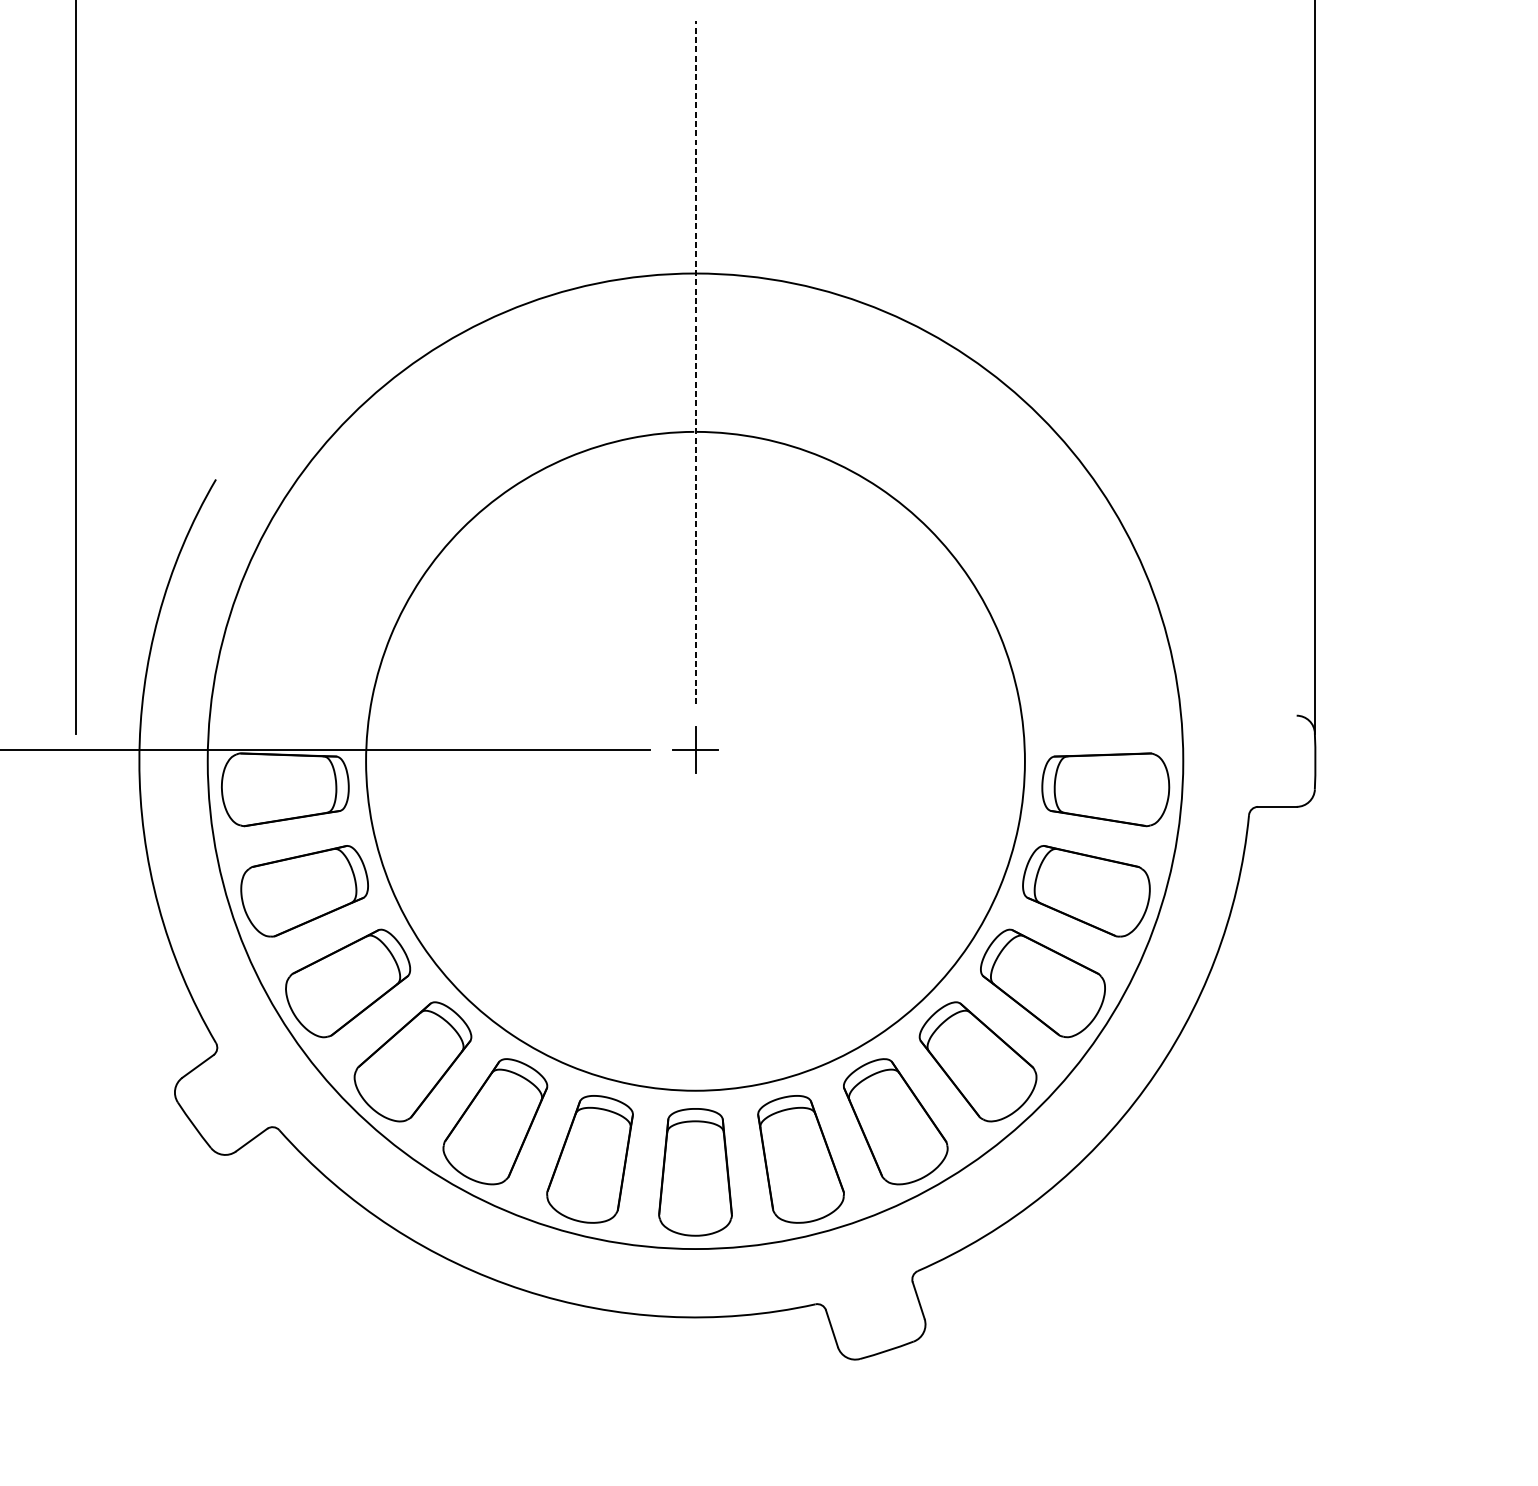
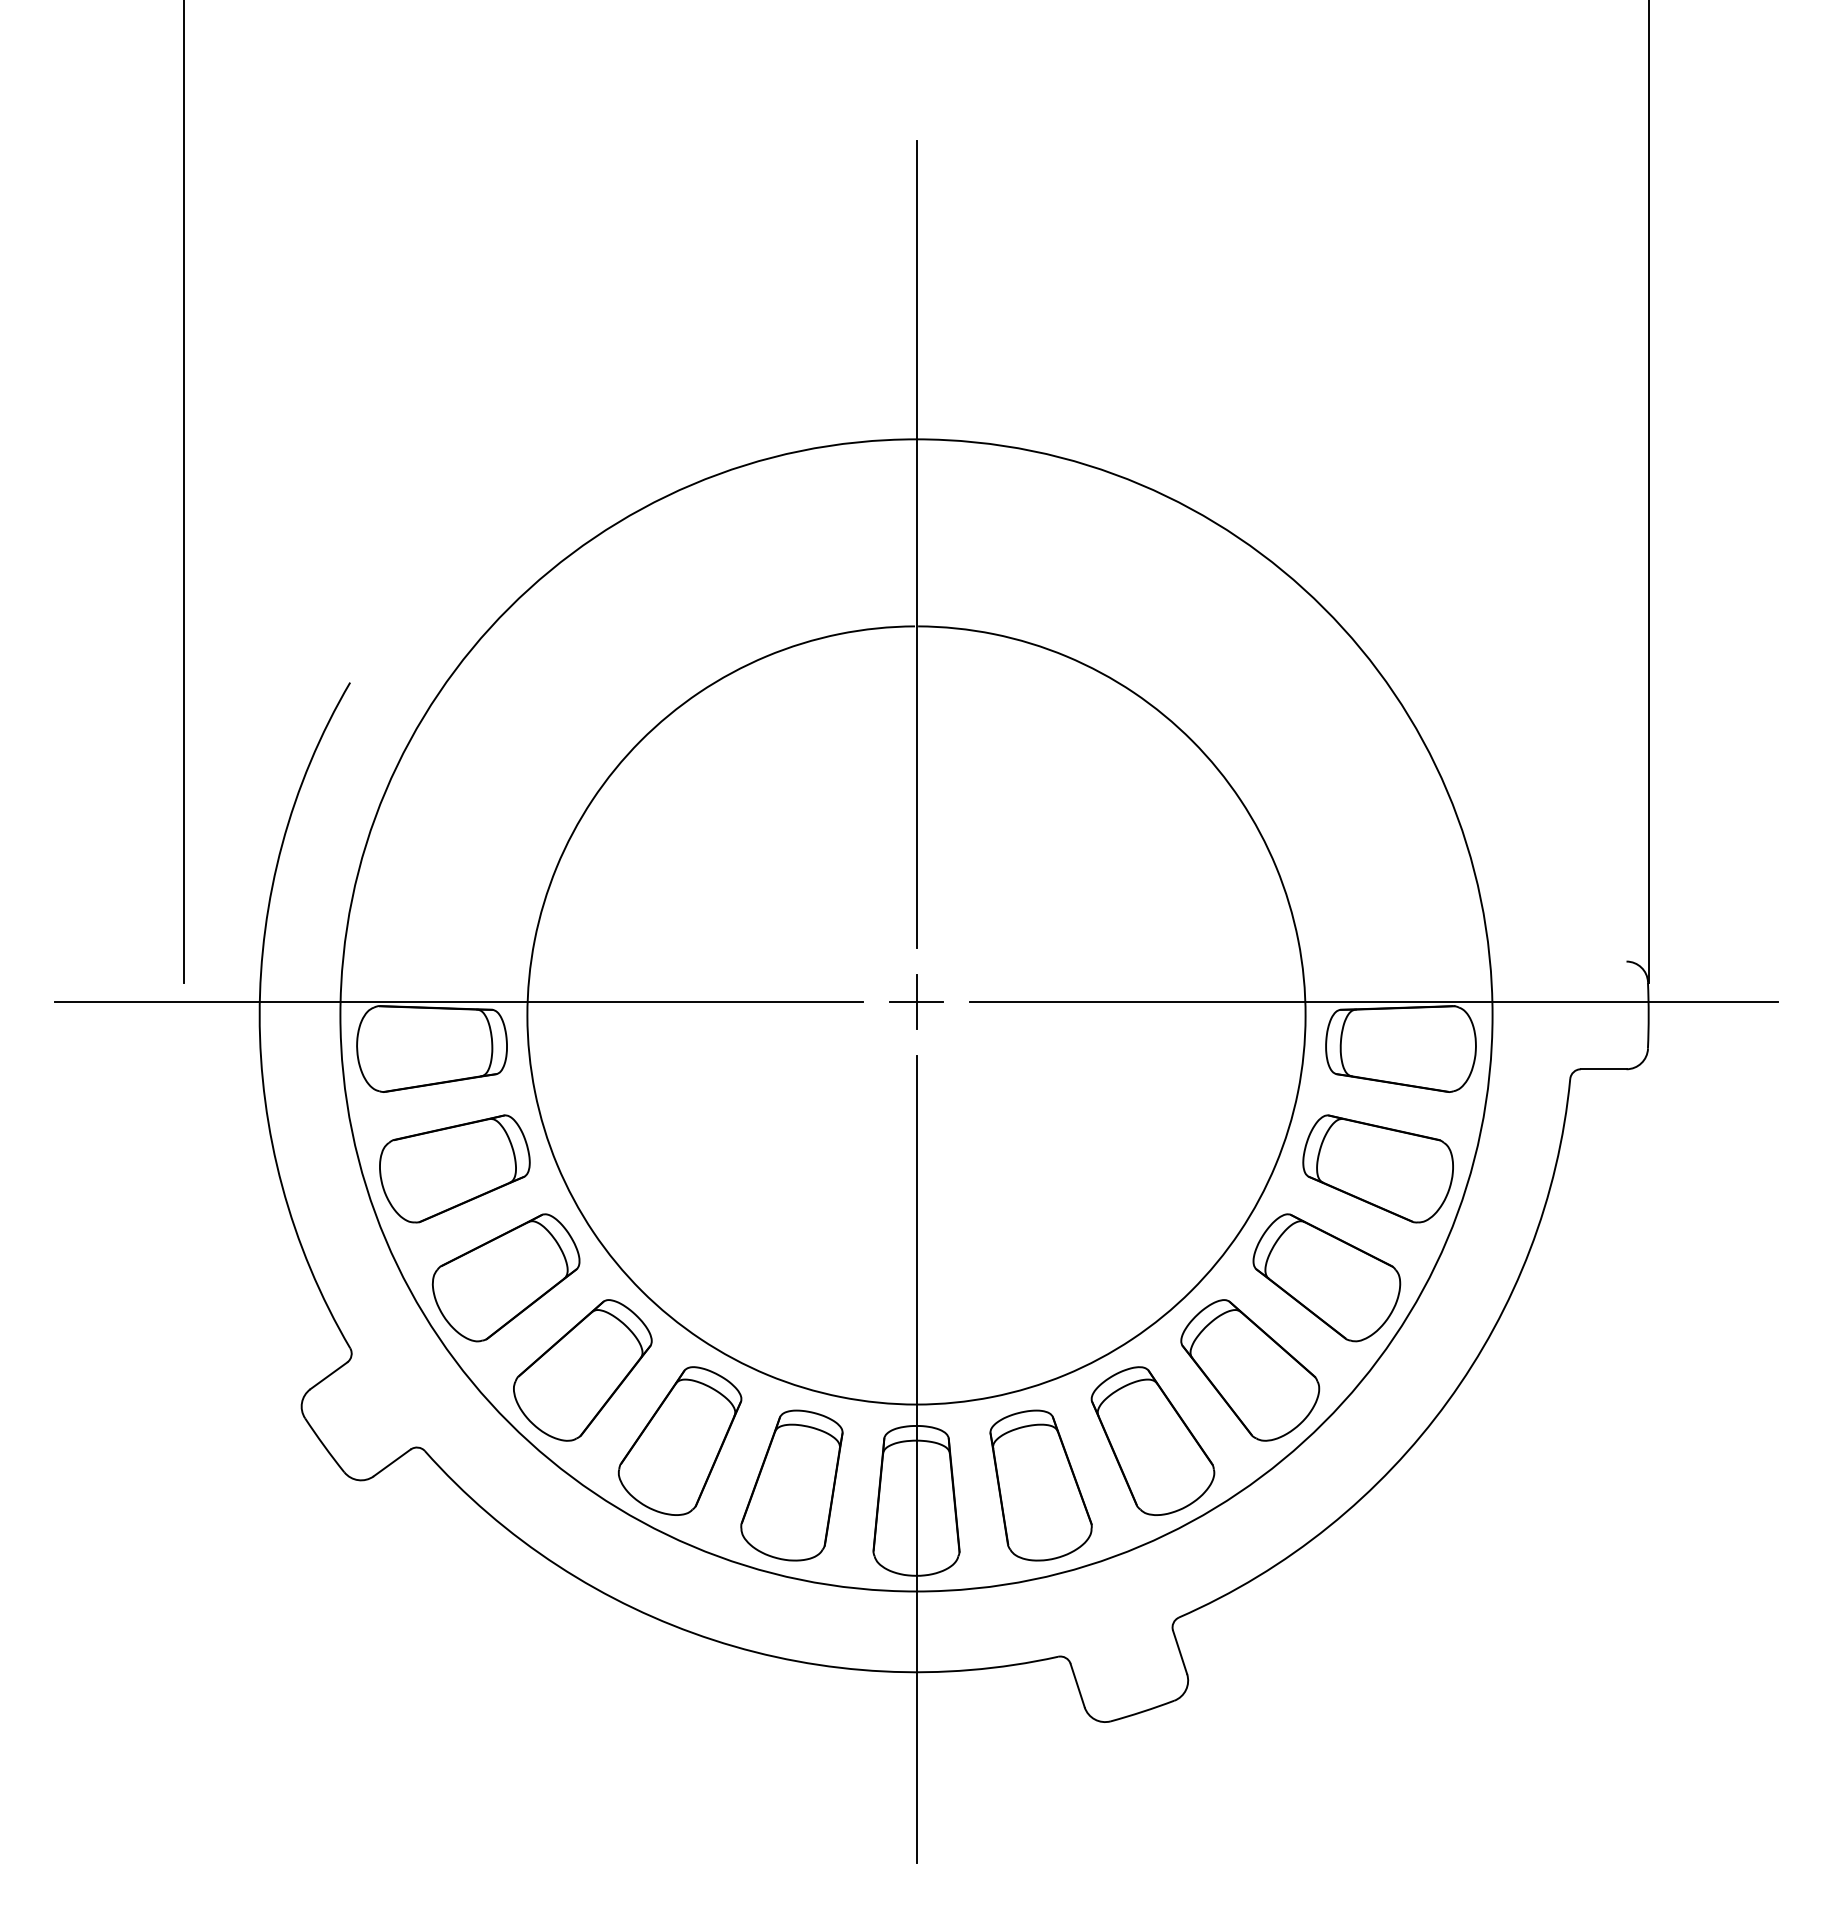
line: (695, 362) -> (916, 544), dashed -> solid
line: (1082, 749) -> (1373, 1001), added
line: (695, 1137) -> (916, 1459), added

